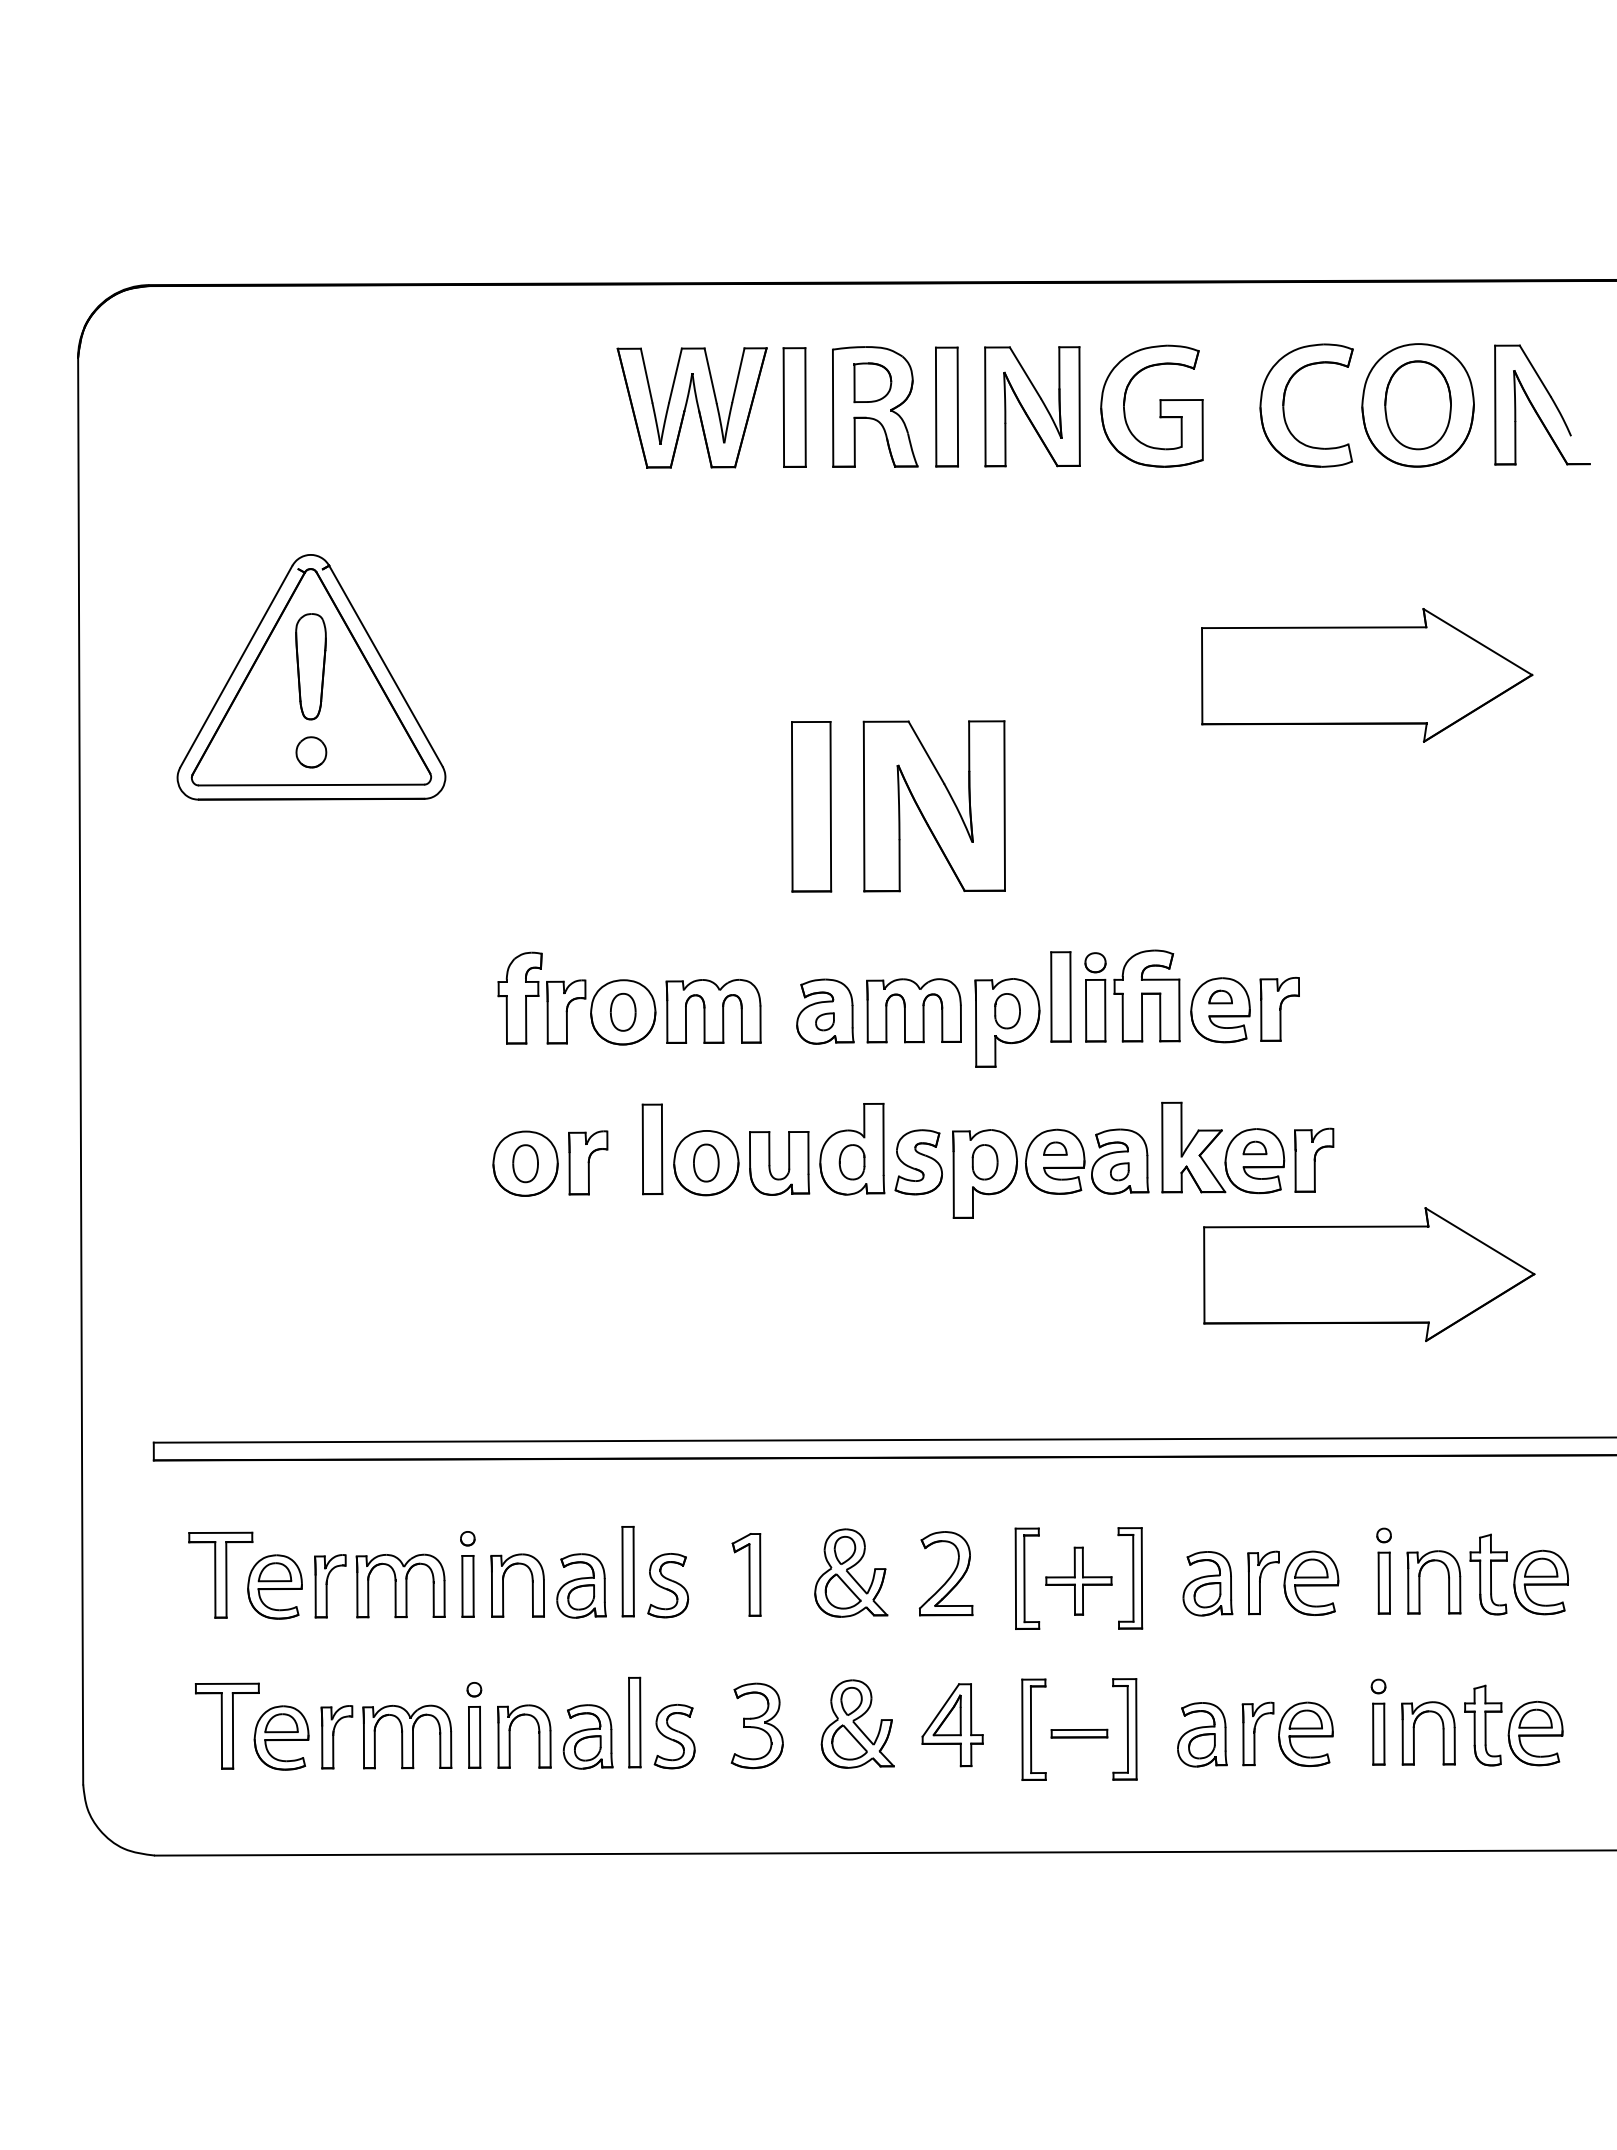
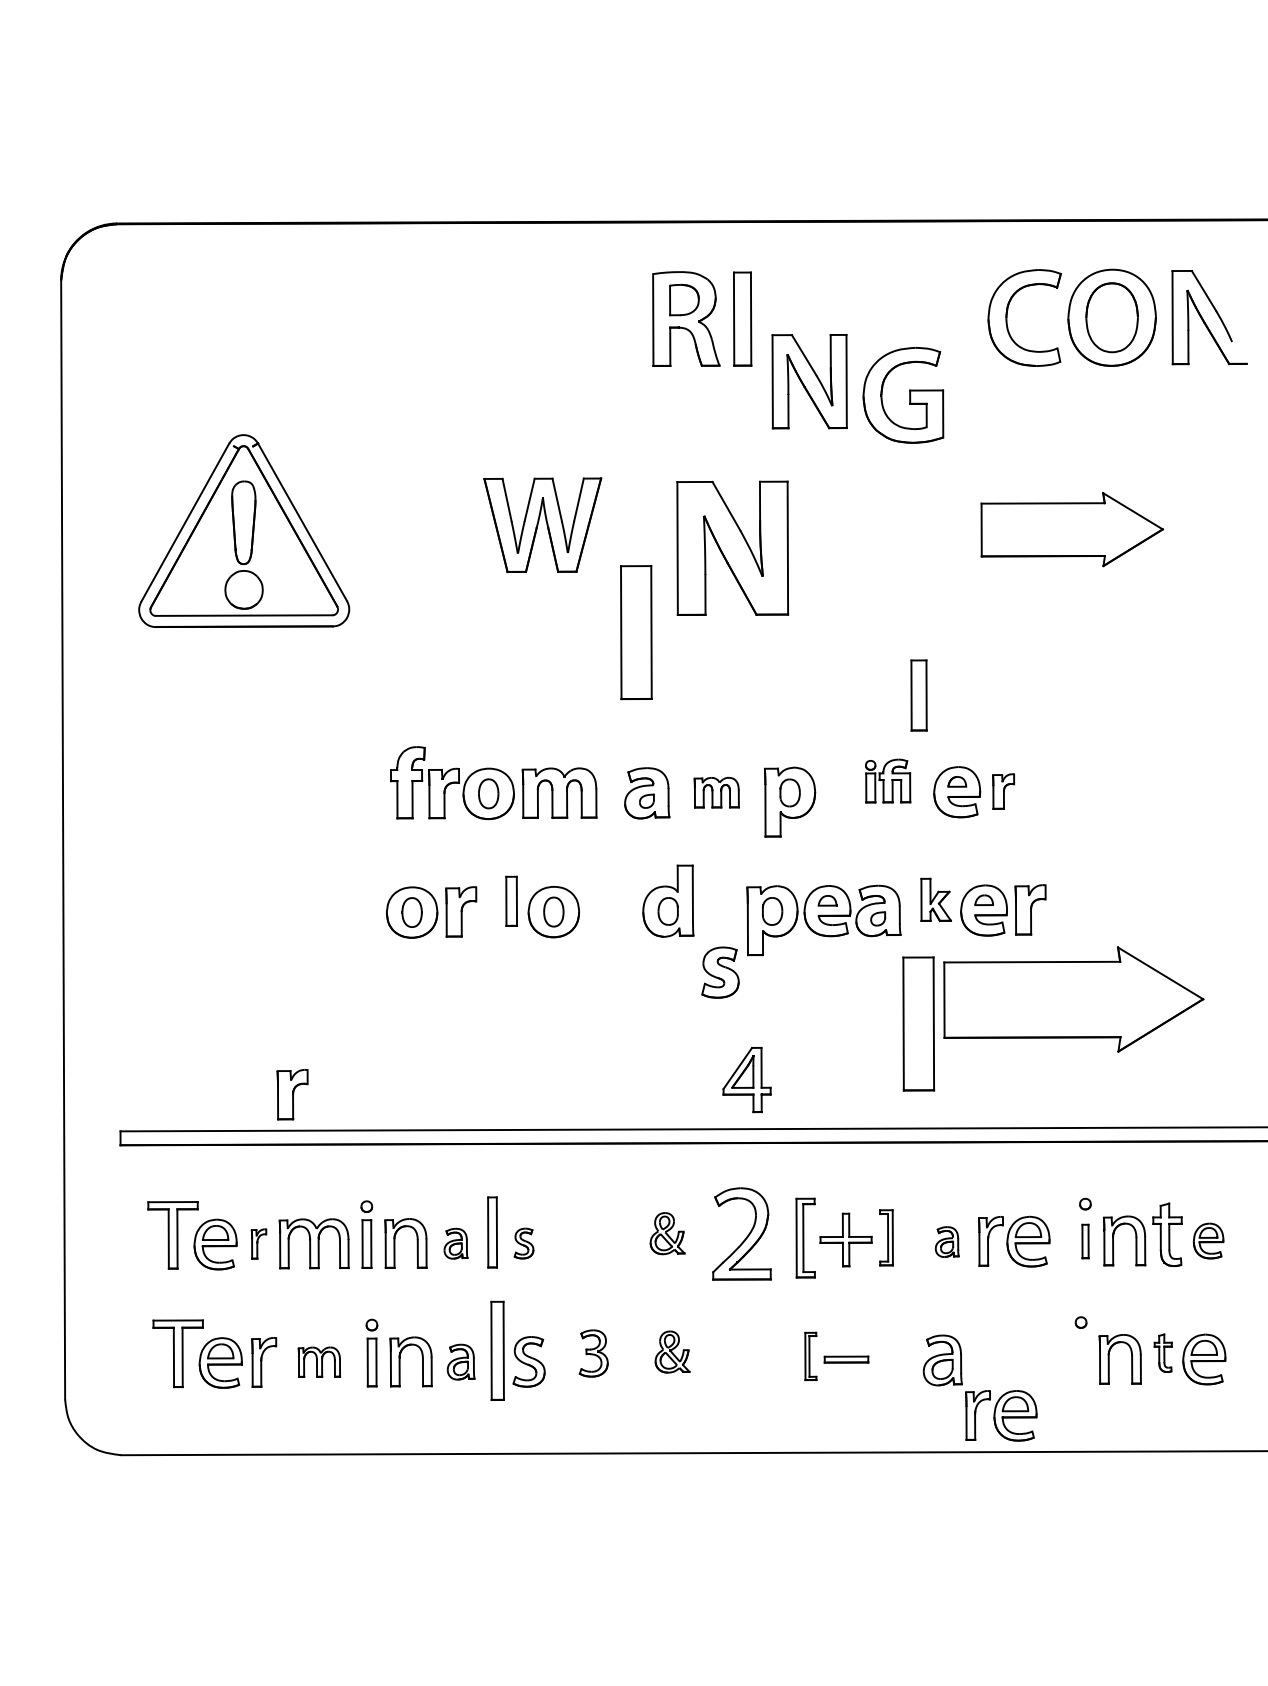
part: (1159, 405) -> (909, 394), moved
part: (1032, 406) -> (809, 381), moved
part: (691, 407) -> (542, 524), moved
part: (794, 407) -> (623, 319), removed
part: (1367, 675) -> (1072, 529), size x0.7
part: (311, 752) -> (244, 590), size x1.6
part: (933, 806) -> (732, 548), moved
part: (1132, 995) -> (888, 780), size x0.6
part: (1060, 996) -> (918, 695), moved
part: (1279, 1009) -> (1003, 791), size x0.7
part: (913, 1010) -> (716, 792), size x0.6
part: (1193, 1147) -> (935, 899), size x0.6
part: (652, 1149) -> (511, 901), size x0.7
part: (918, 1162) -> (720, 972), moved
part: (770, 1163) -> (604, 912), removed
part: (1171, 1305) -> (918, 1023), added
part: (373, 1395) -> (292, 1094), added
part: (851, 1572) -> (667, 1233), size x0.6
part: (945, 1573) -> (741, 1233), size x1.4
part: (746, 1574) -> (585, 1234), removed
part: (1130, 1578) -> (886, 1237), size x0.7
part: (1383, 1582) -> (1084, 1241), size x0.7
part: (1540, 1582) -> (1208, 1241), size x0.7
part: (1207, 1583) -> (946, 1241), size x0.6
part: (581, 1585) -> (455, 1243), size x0.6
part: (668, 1585) -> (524, 1243), size x0.6
part: (330, 1586) -> (259, 1244), size x0.6
part: (634, 1722) -> (497, 1350), size x1.4
part: (857, 1723) -> (672, 1351), size x0.6
part: (756, 1725) -> (593, 1353), size x0.7
part: (952, 1725) -> (746, 1080), moved
part: (1483, 1725) -> (1163, 1353), size x0.6
part: (1033, 1729) -> (810, 1356), size x0.6
part: (1124, 1729) -> (881, 1356), removed
part: (1287, 1733) -> (1001, 1415), moved
part: (1378, 1733) -> (1081, 1359), removed
part: (407, 1736) -> (319, 1361), size x0.6
part: (587, 1736) -> (460, 1361), size x0.7

